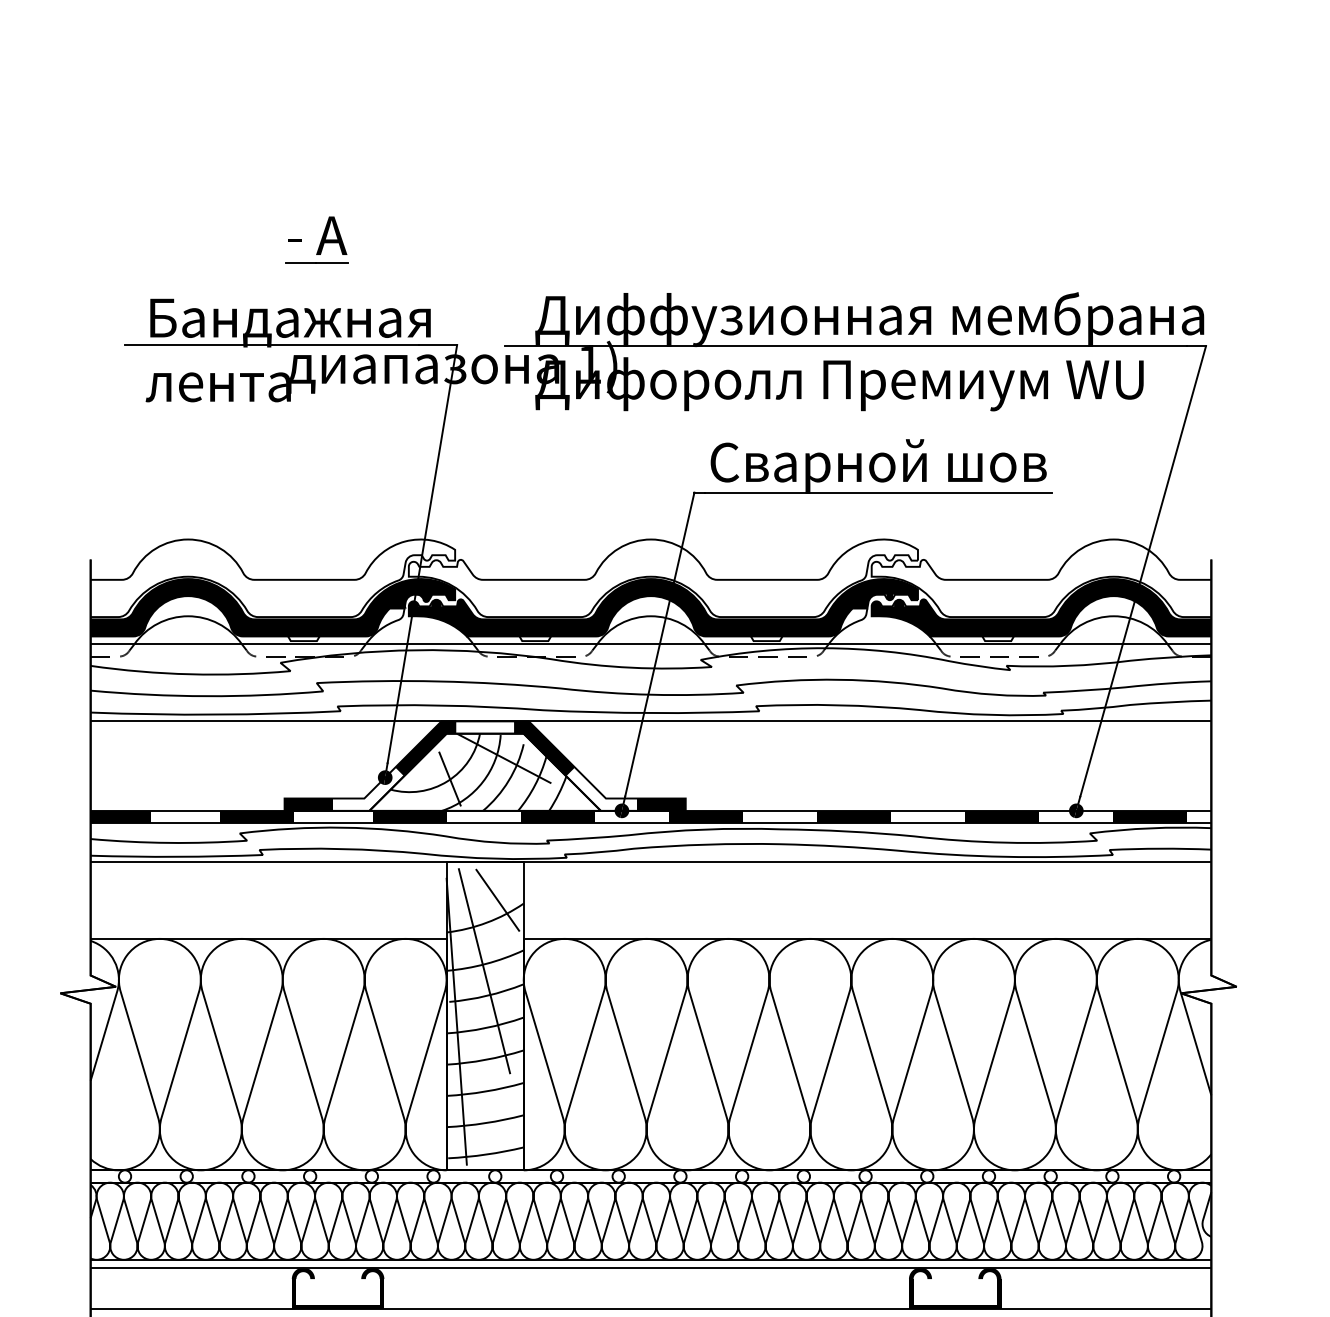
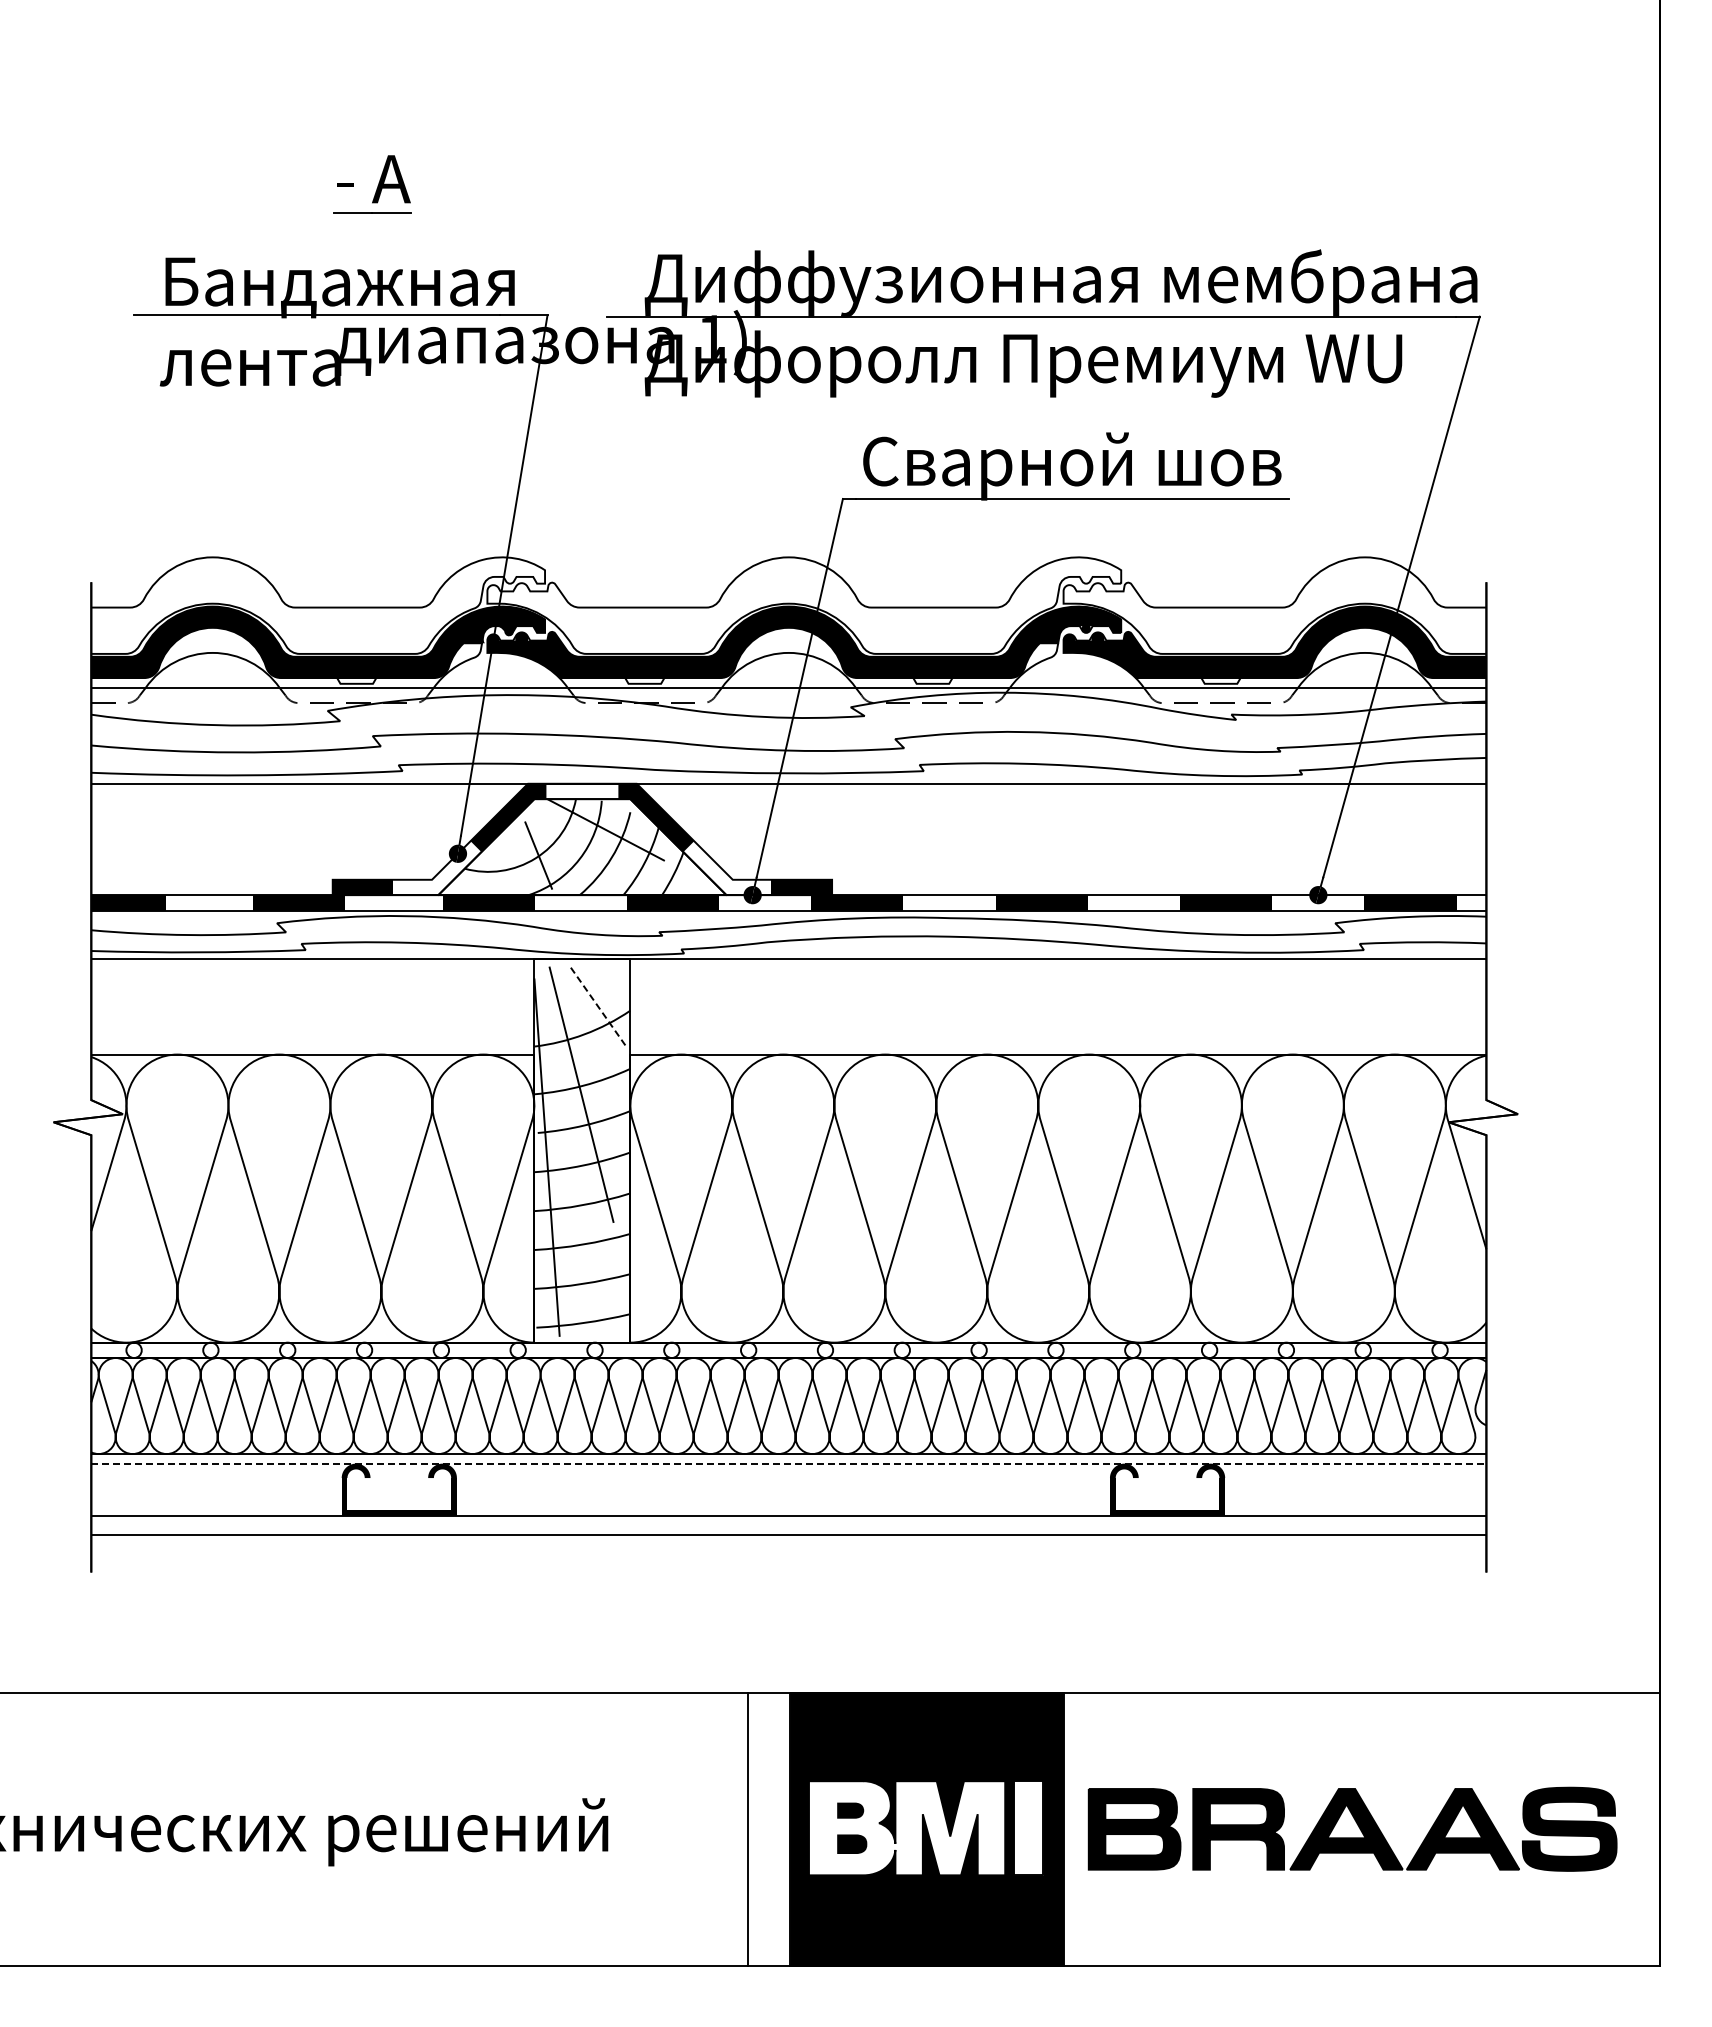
line: (498, 900) -> (598, 1006), solid -> dashed
line: (650, 1267) -> (788, 1463), solid -> dashed

